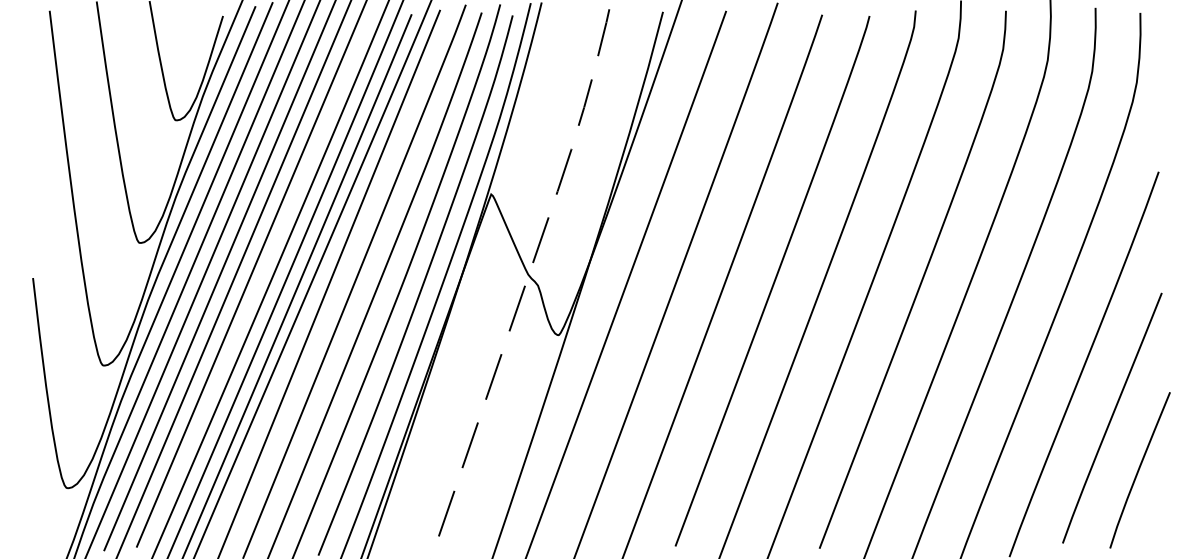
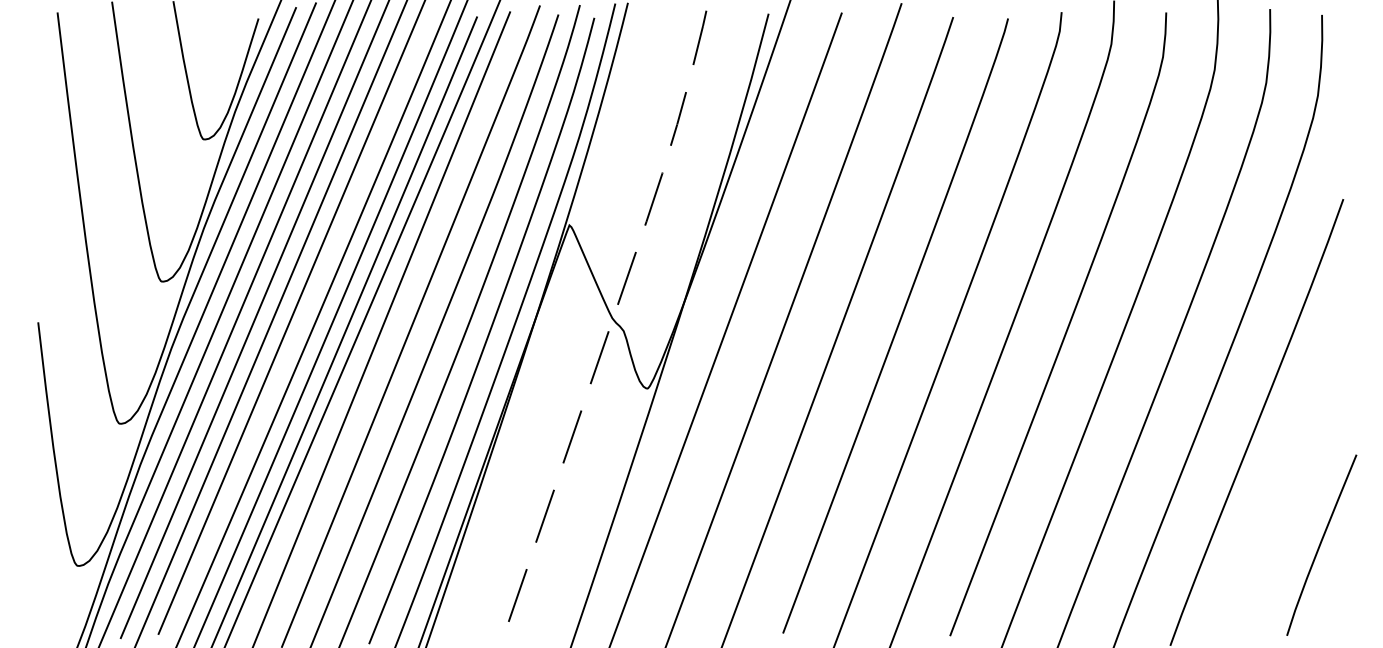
curve: (1112, 417) -> (1289, 483), removed

